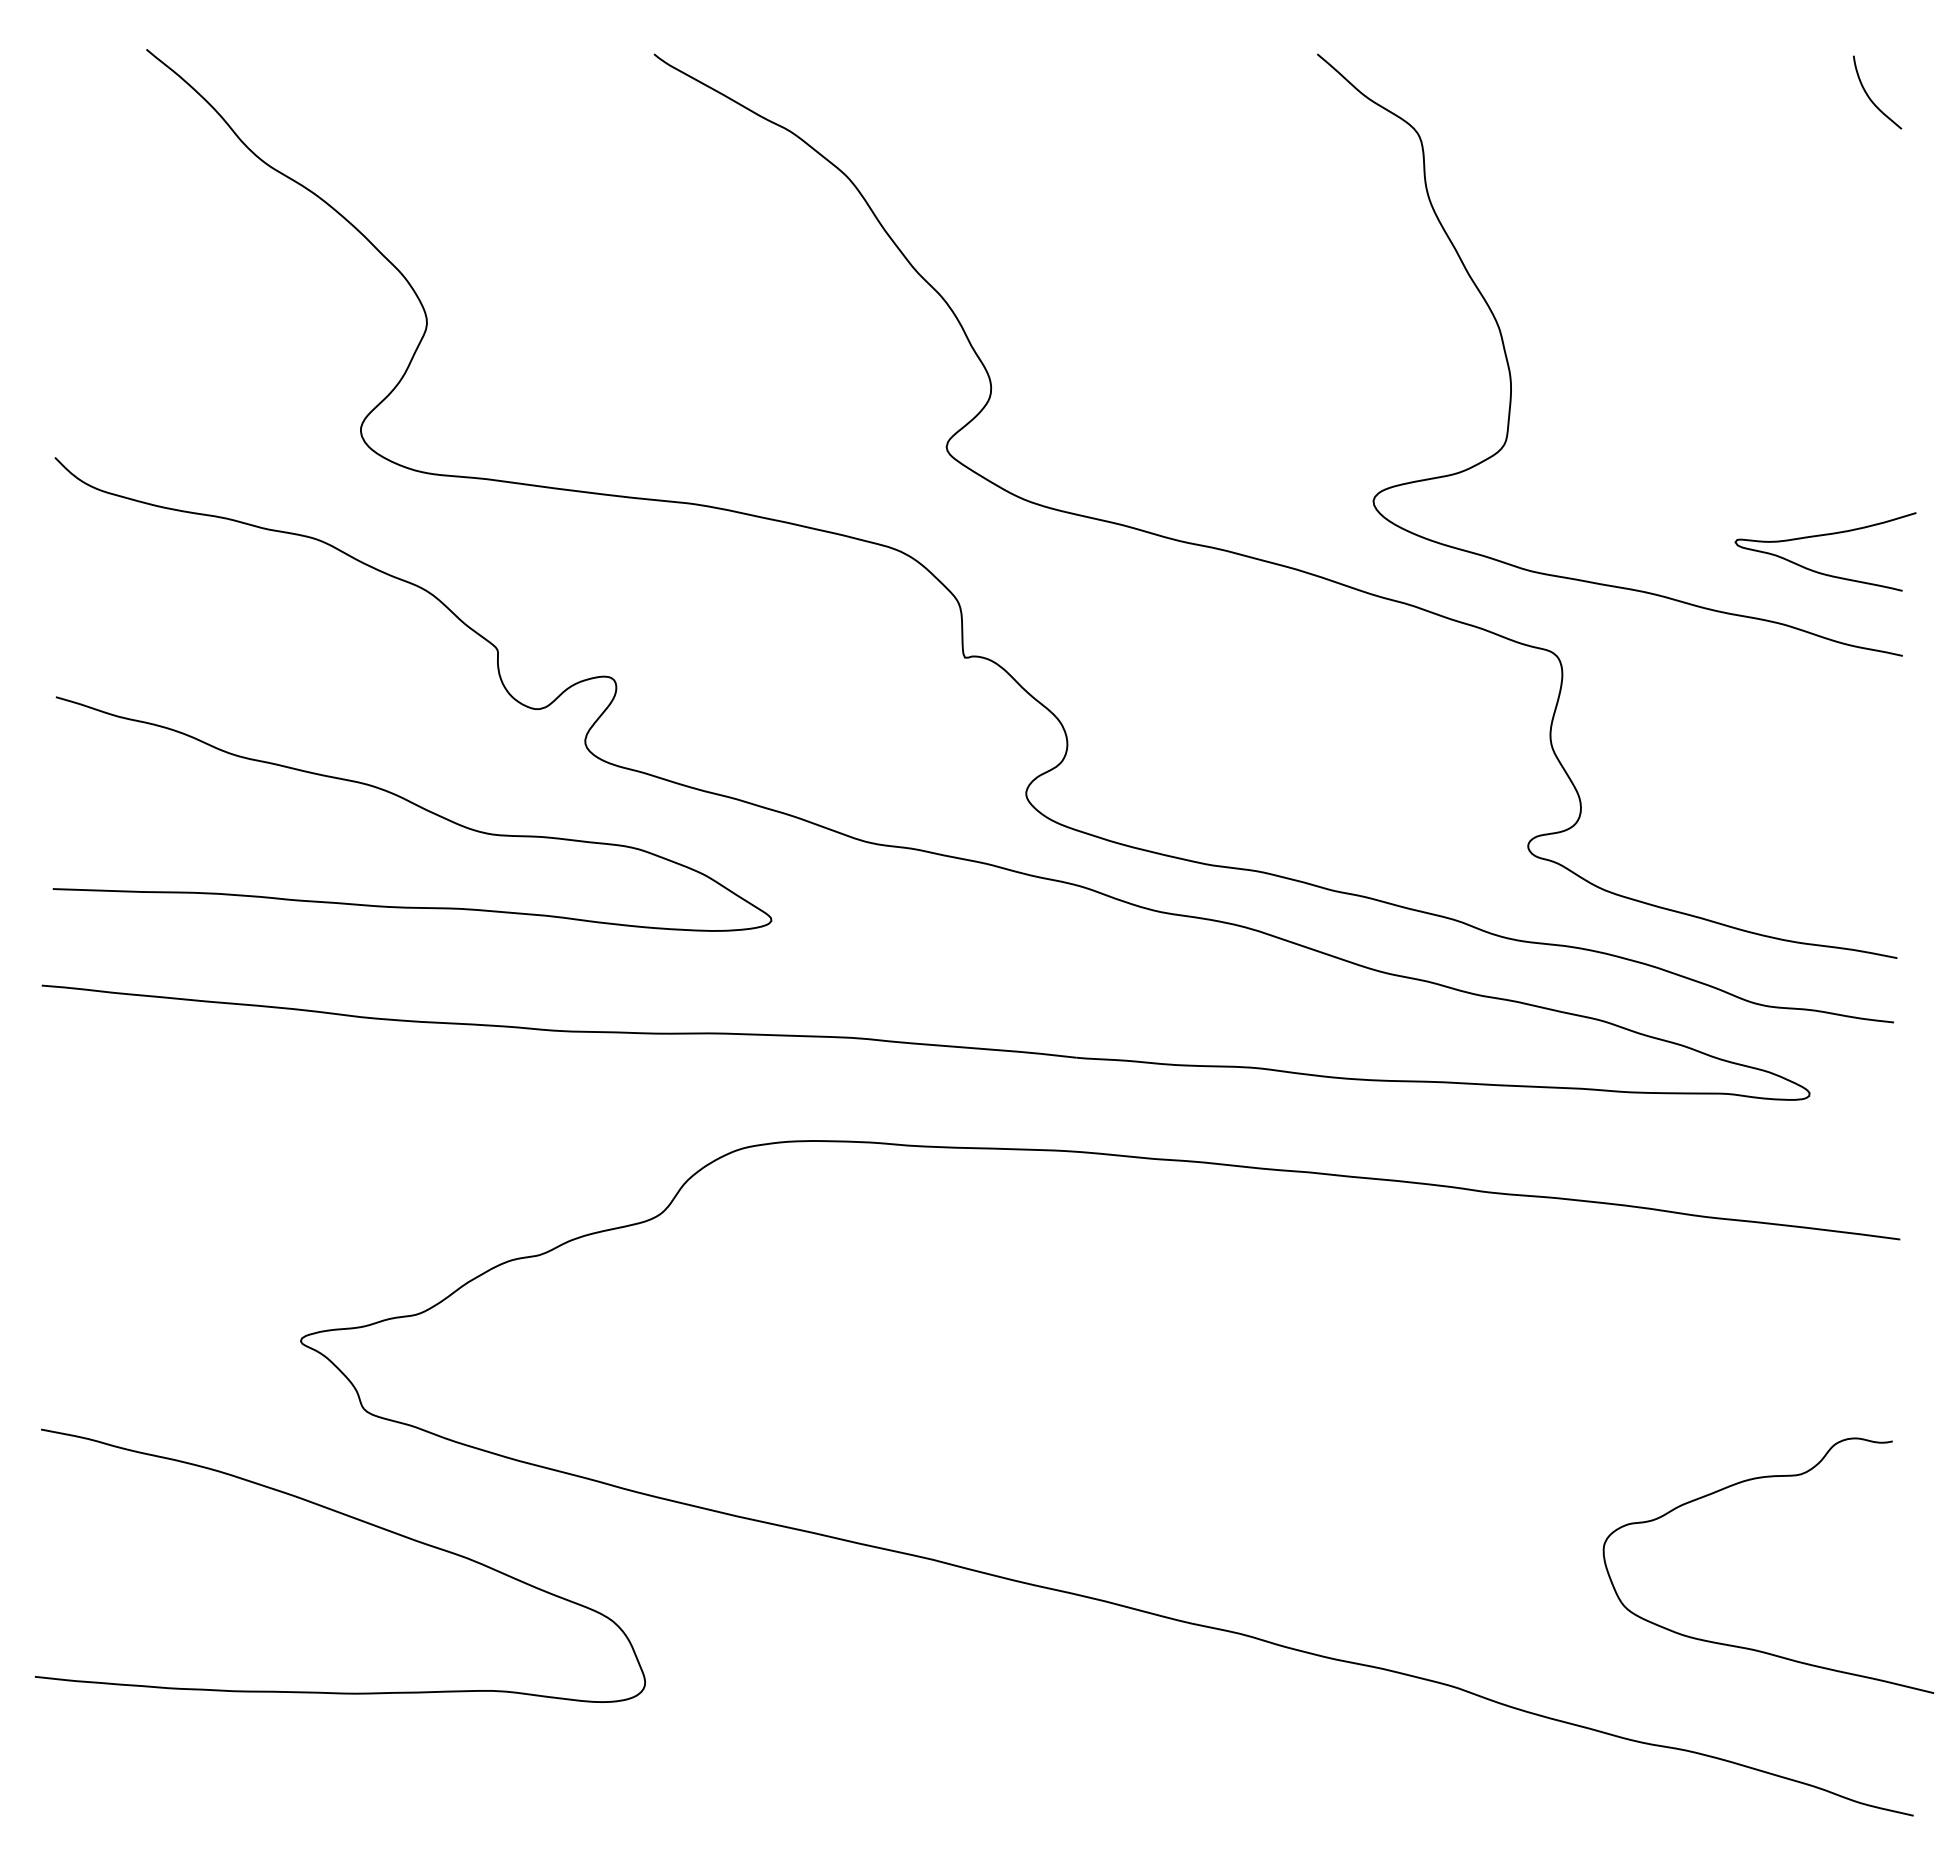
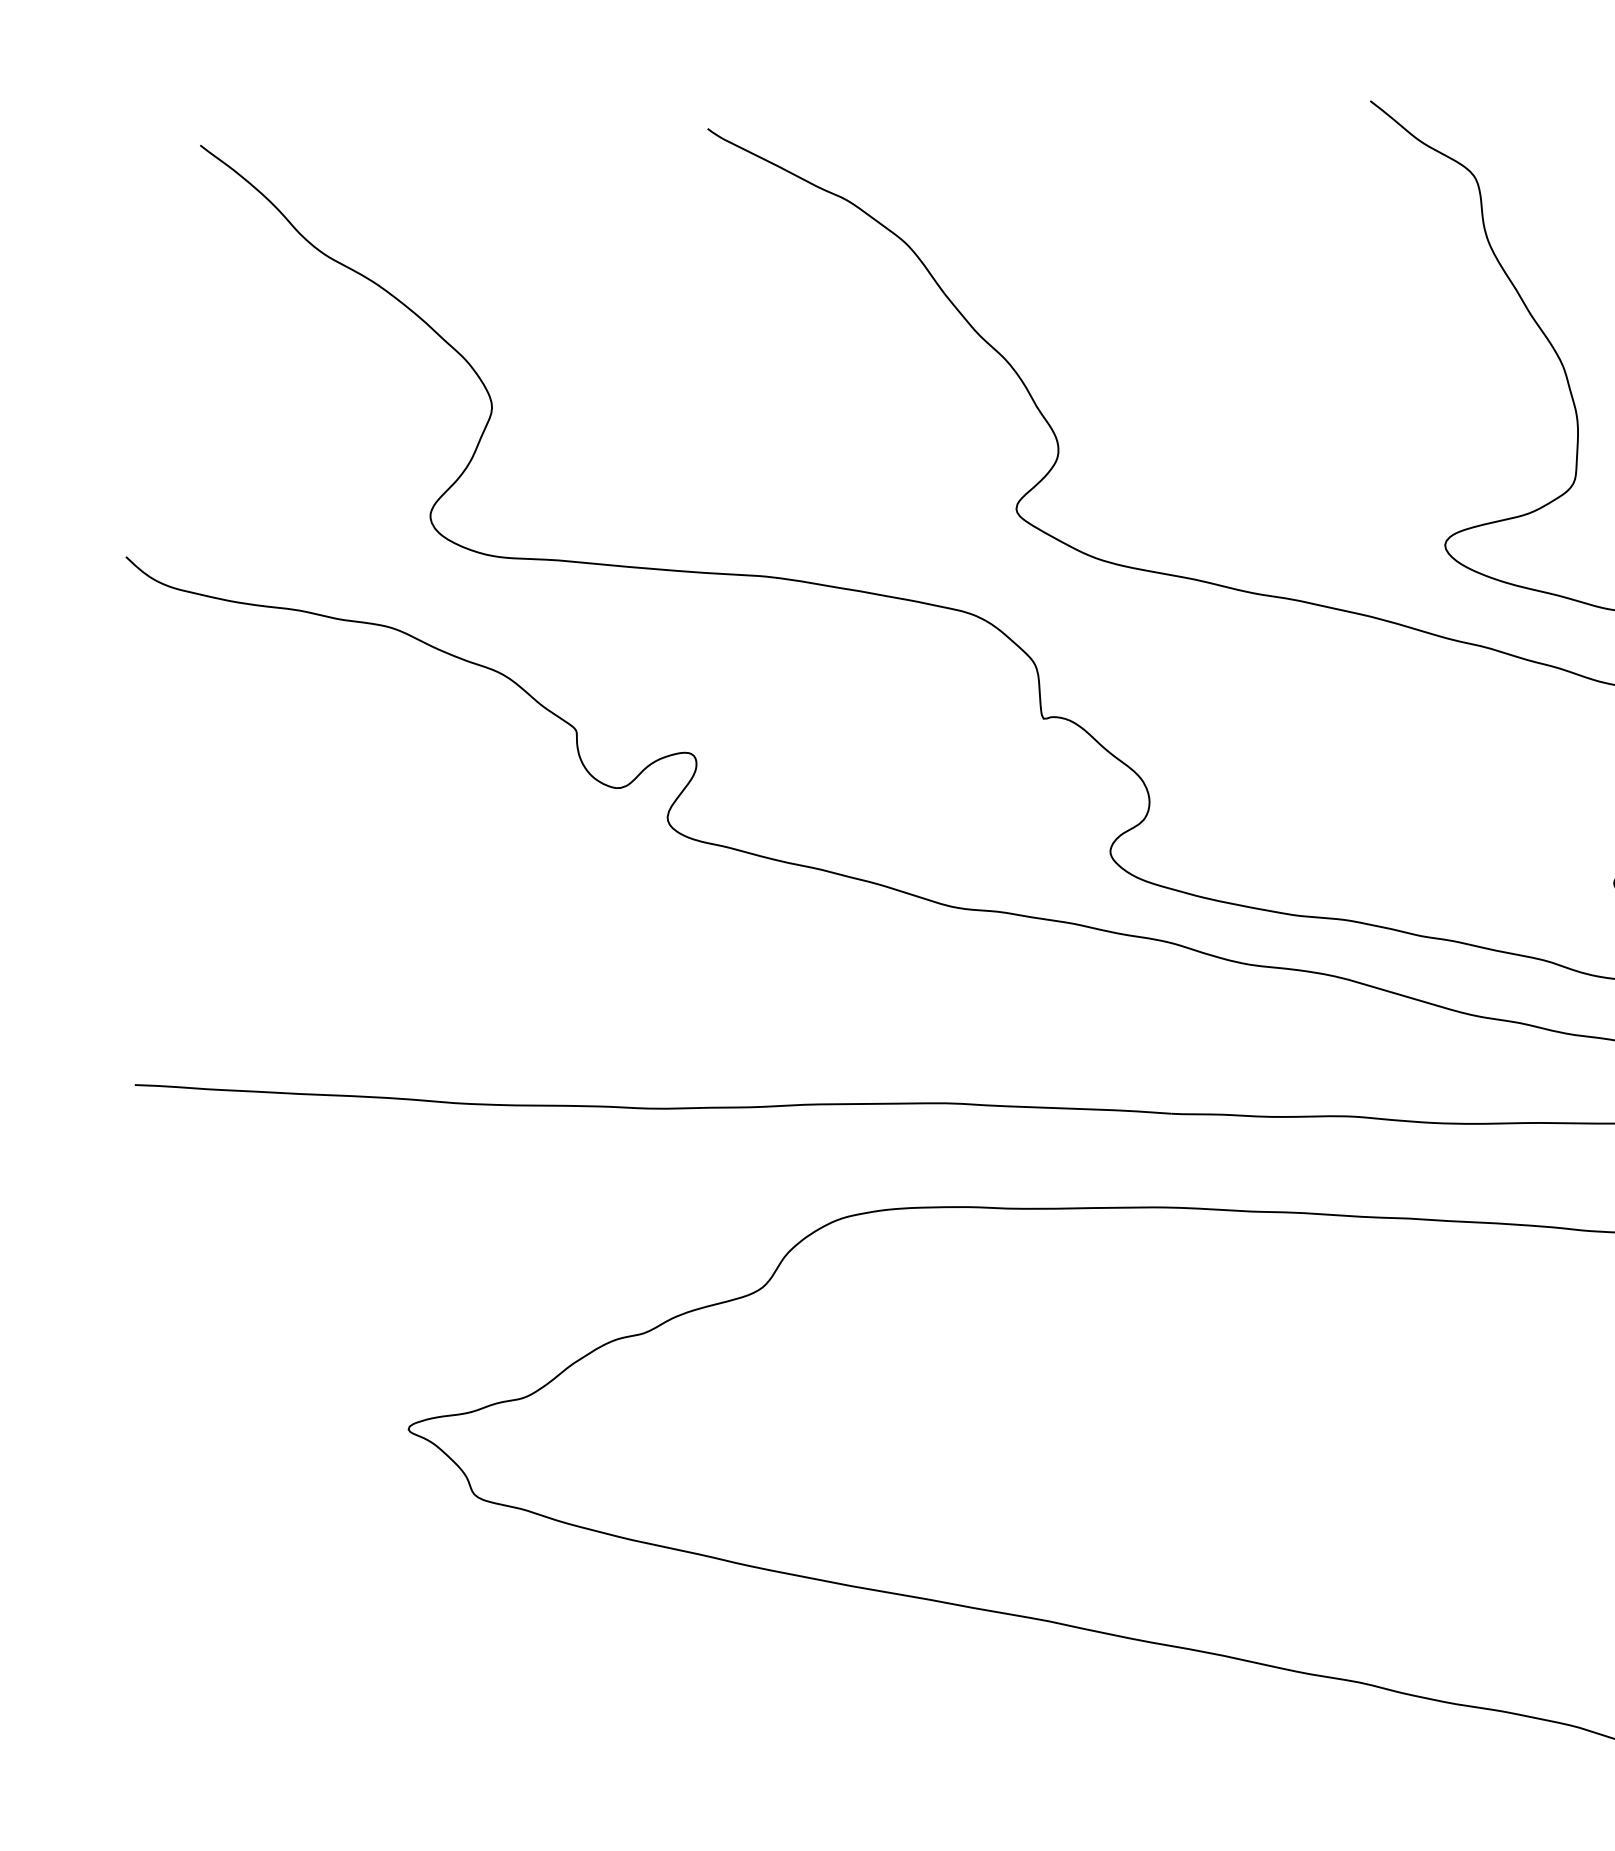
curve: (416, 806) -> (501, 890), removed
curve: (354, 1519) -> (469, 1605), removed

